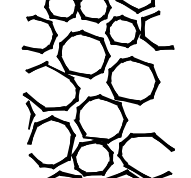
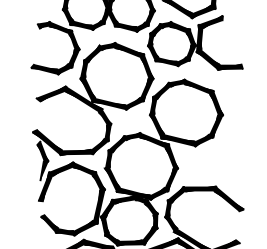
fill: (59, 69) -> (83, 97), added
fill: (95, 136) -> (133, 191), added

